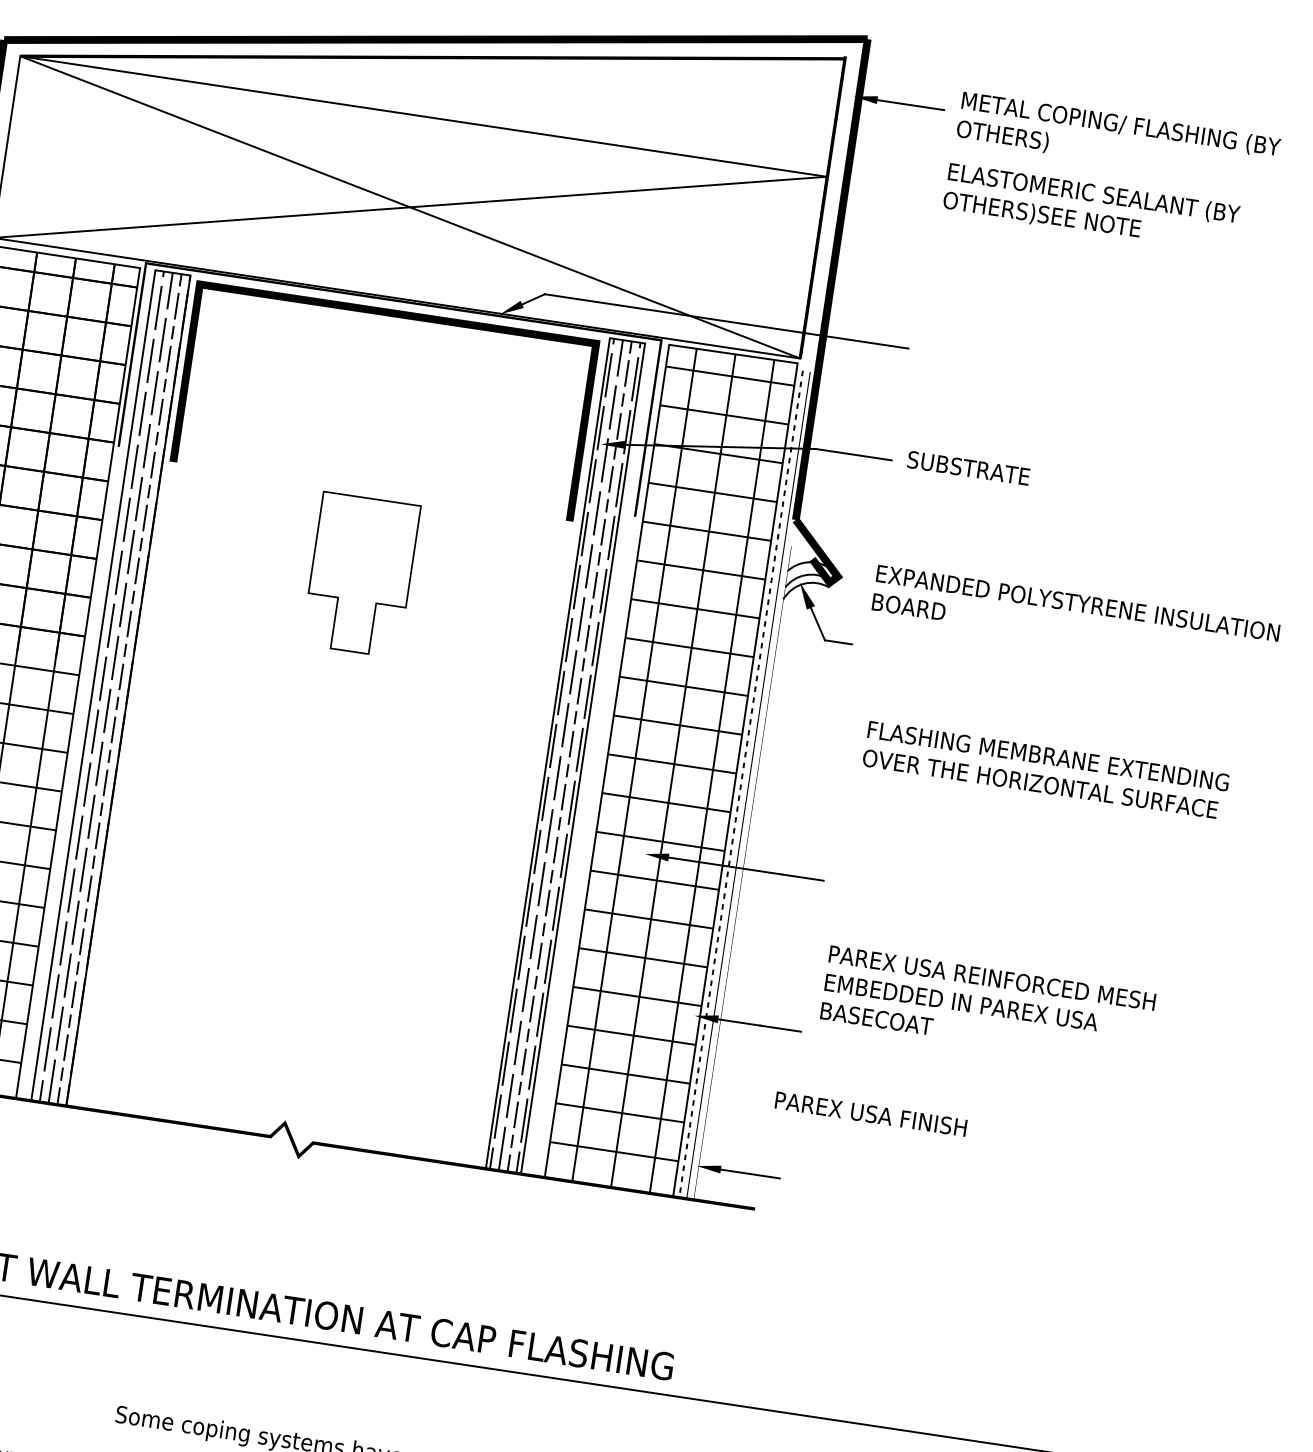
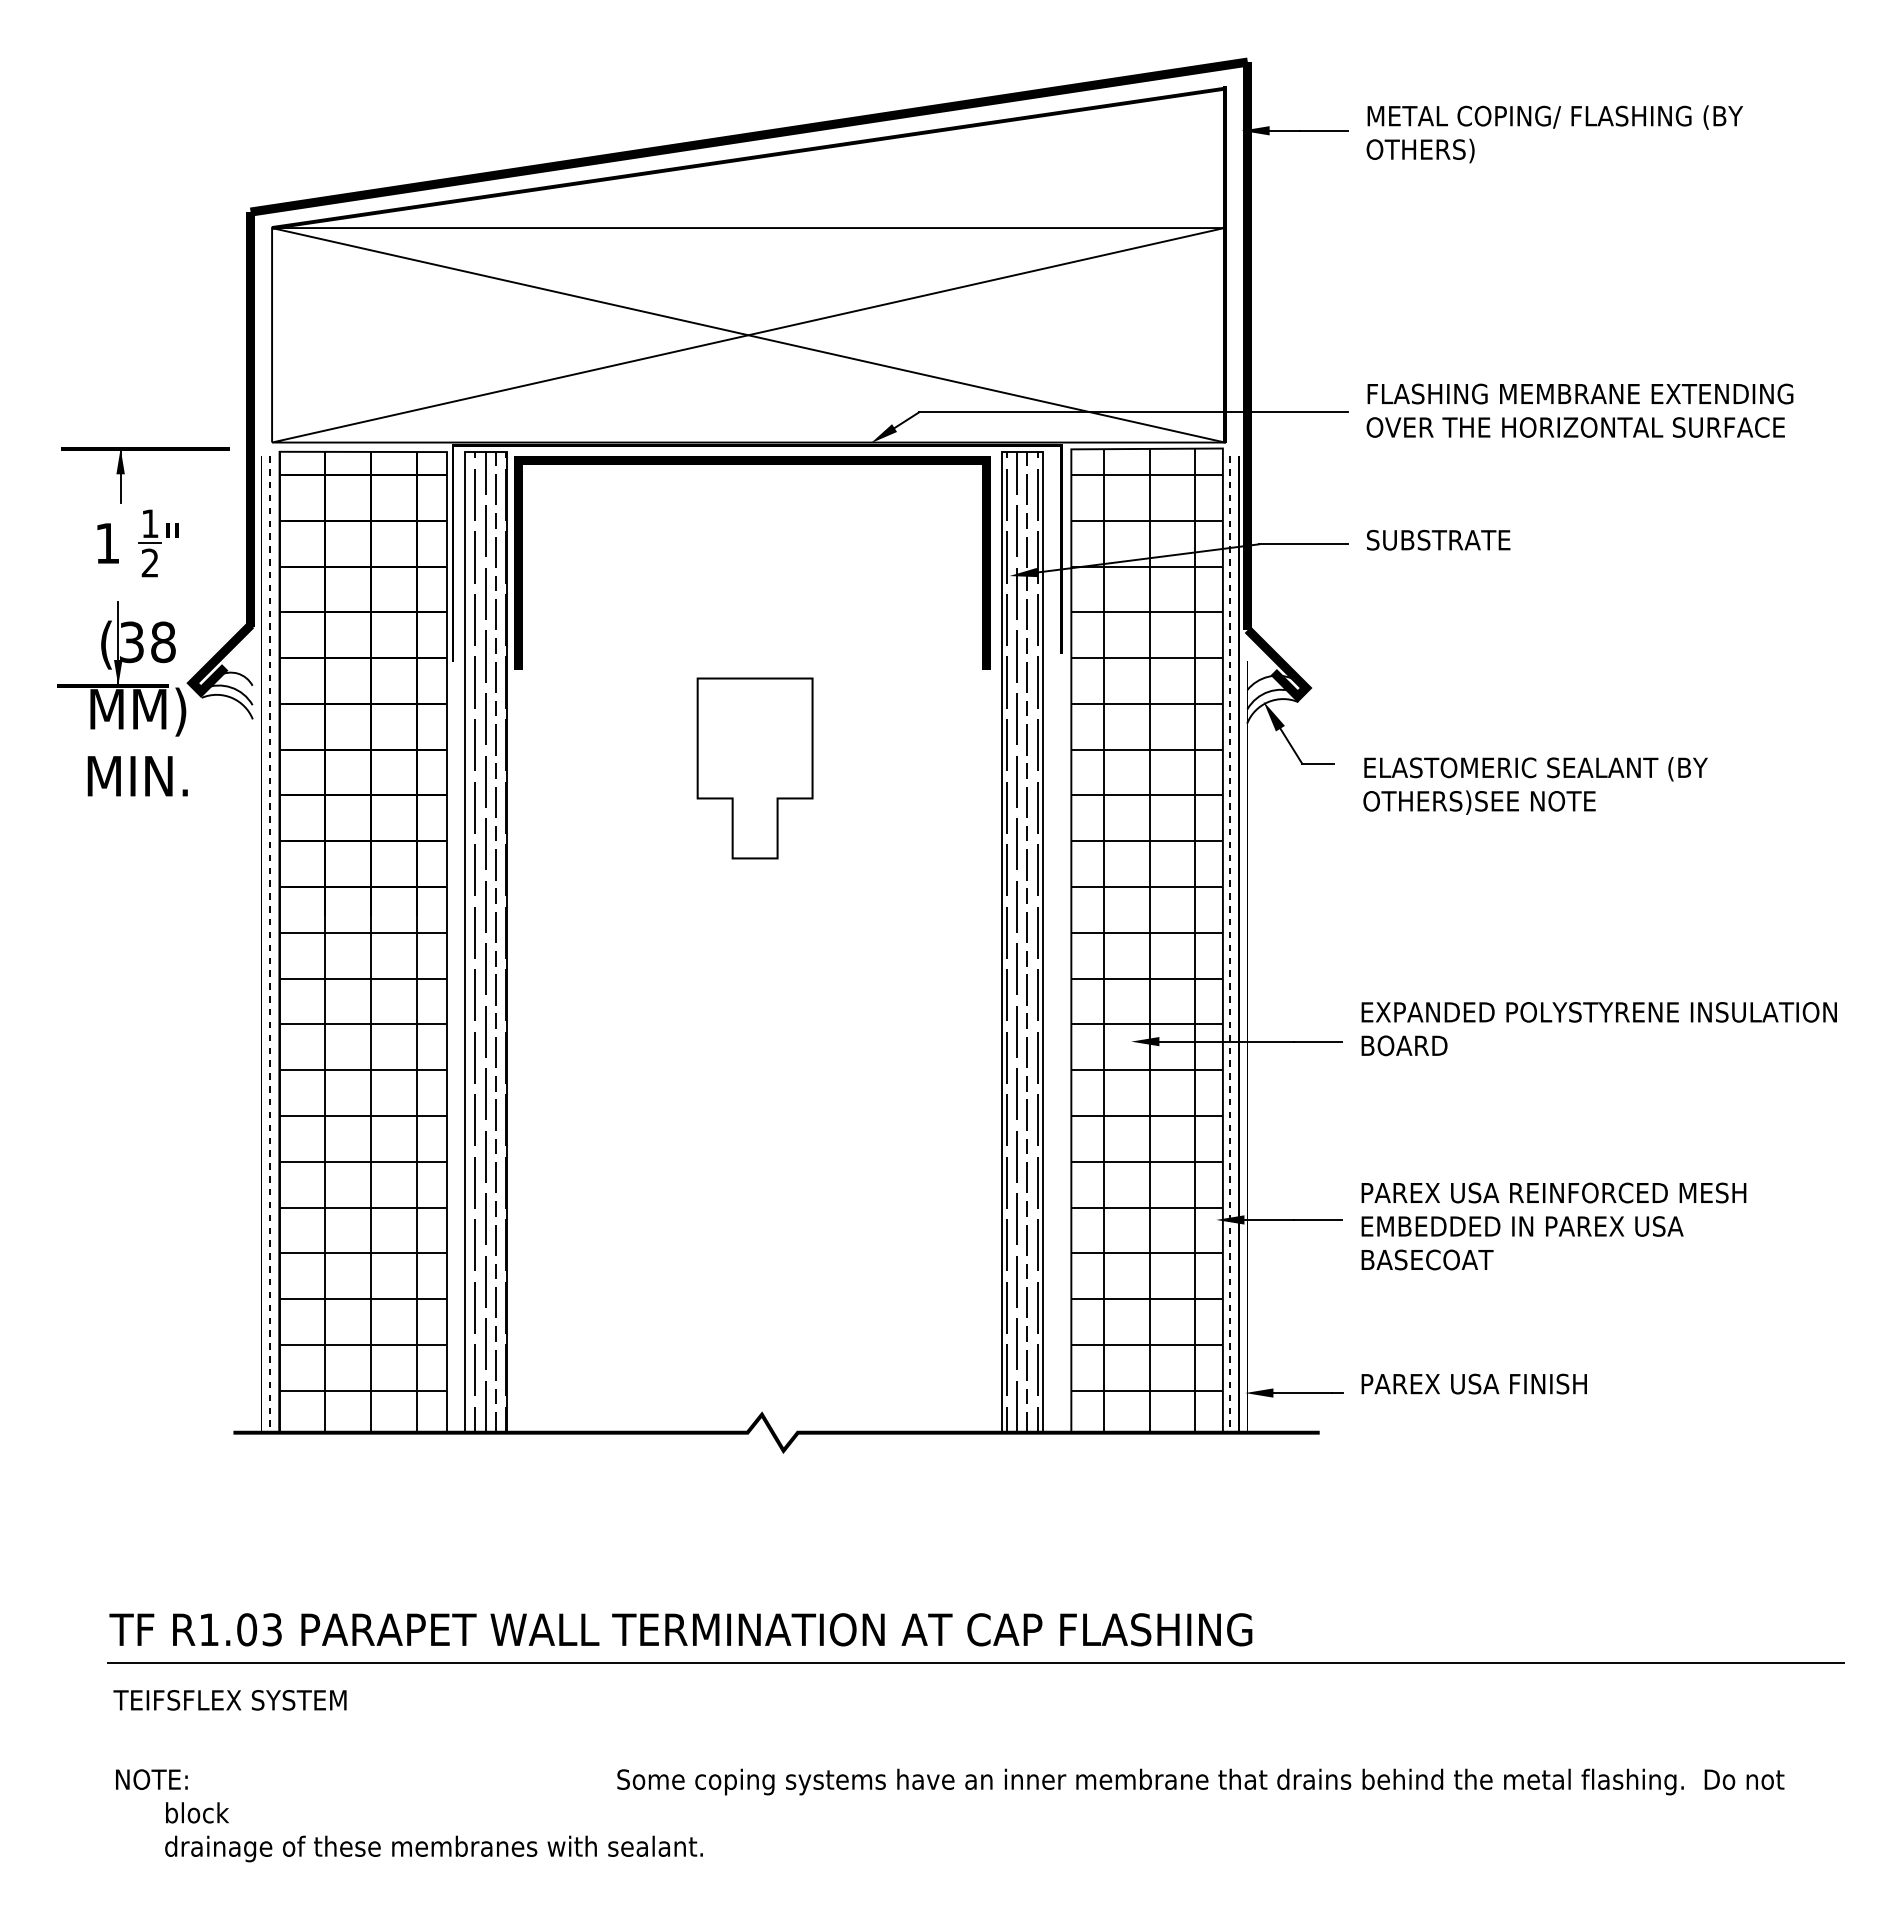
text: (1091, 208) -> (1535, 785), moved
text: (1075, 617) -> (1598, 1029), moved
text: (1045, 770) -> (1579, 410), moved
text: (987, 1006) -> (1553, 1226), moved
text: (870, 1113) -> (1473, 1383), moved

